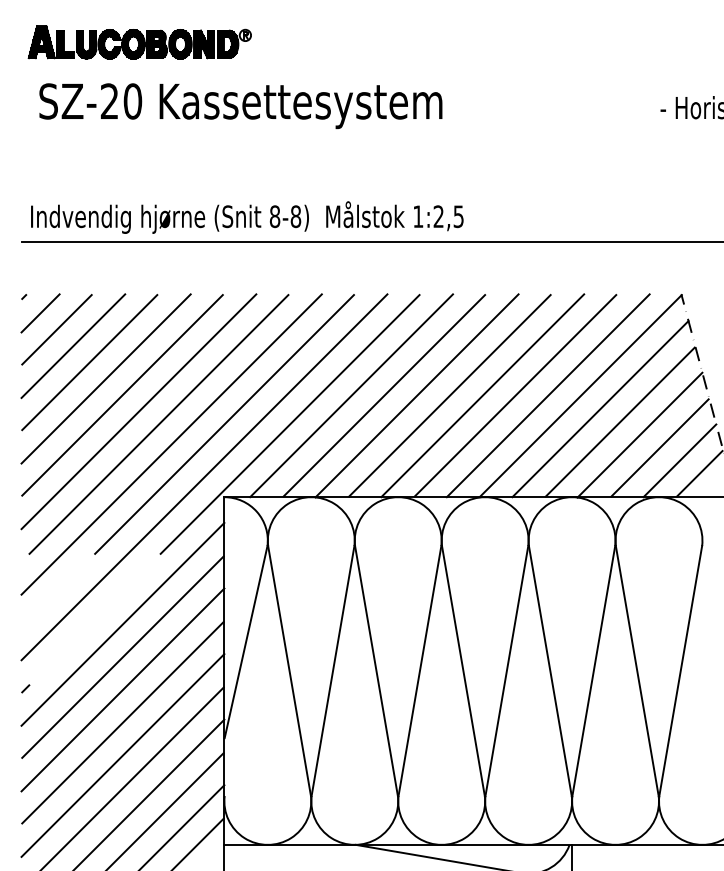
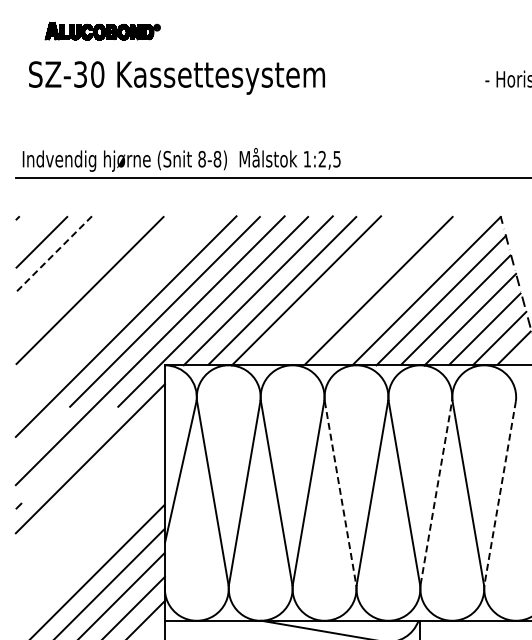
part: (139, 42) -> (102, 31), size x0.7
text: (109, 101) -> (80, 74), SZ-20 -> SZ-30
line: (40, 313) -> (29, 230), removed
line: (72, 346) -> (53, 254), solid -> dashed
line: (89, 362) -> (65, 266), removed
line: (105, 379) -> (77, 278), removed
line: (449, 395) -> (330, 290), removed
line: (482, 395) -> (354, 290), removed
line: (547, 395) -> (402, 290), removed
line: (138, 411) -> (101, 302), removed
line: (154, 428) -> (113, 314), removed
line: (121, 656) -> (89, 482), removed
line: (594, 670) -> (436, 492), solid -> dashed
line: (463, 671) -> (340, 493), solid -> dashed
line: (681, 671) -> (500, 493), solid -> dashed
line: (121, 689) -> (89, 506), removed
line: (121, 721) -> (89, 530), removed
line: (121, 754) -> (89, 554), removed

